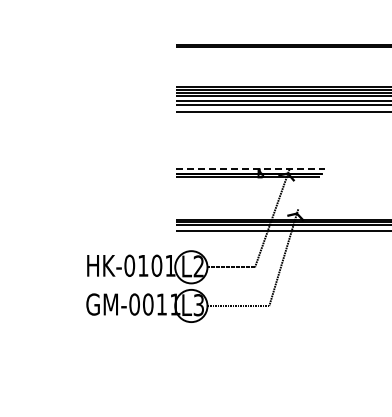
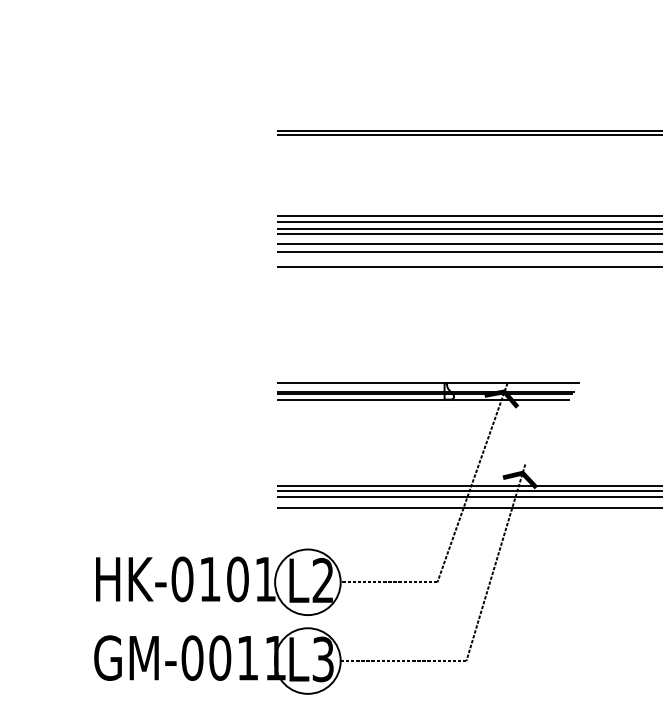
line: (250, 169) -> (428, 383), dashed -> solid

